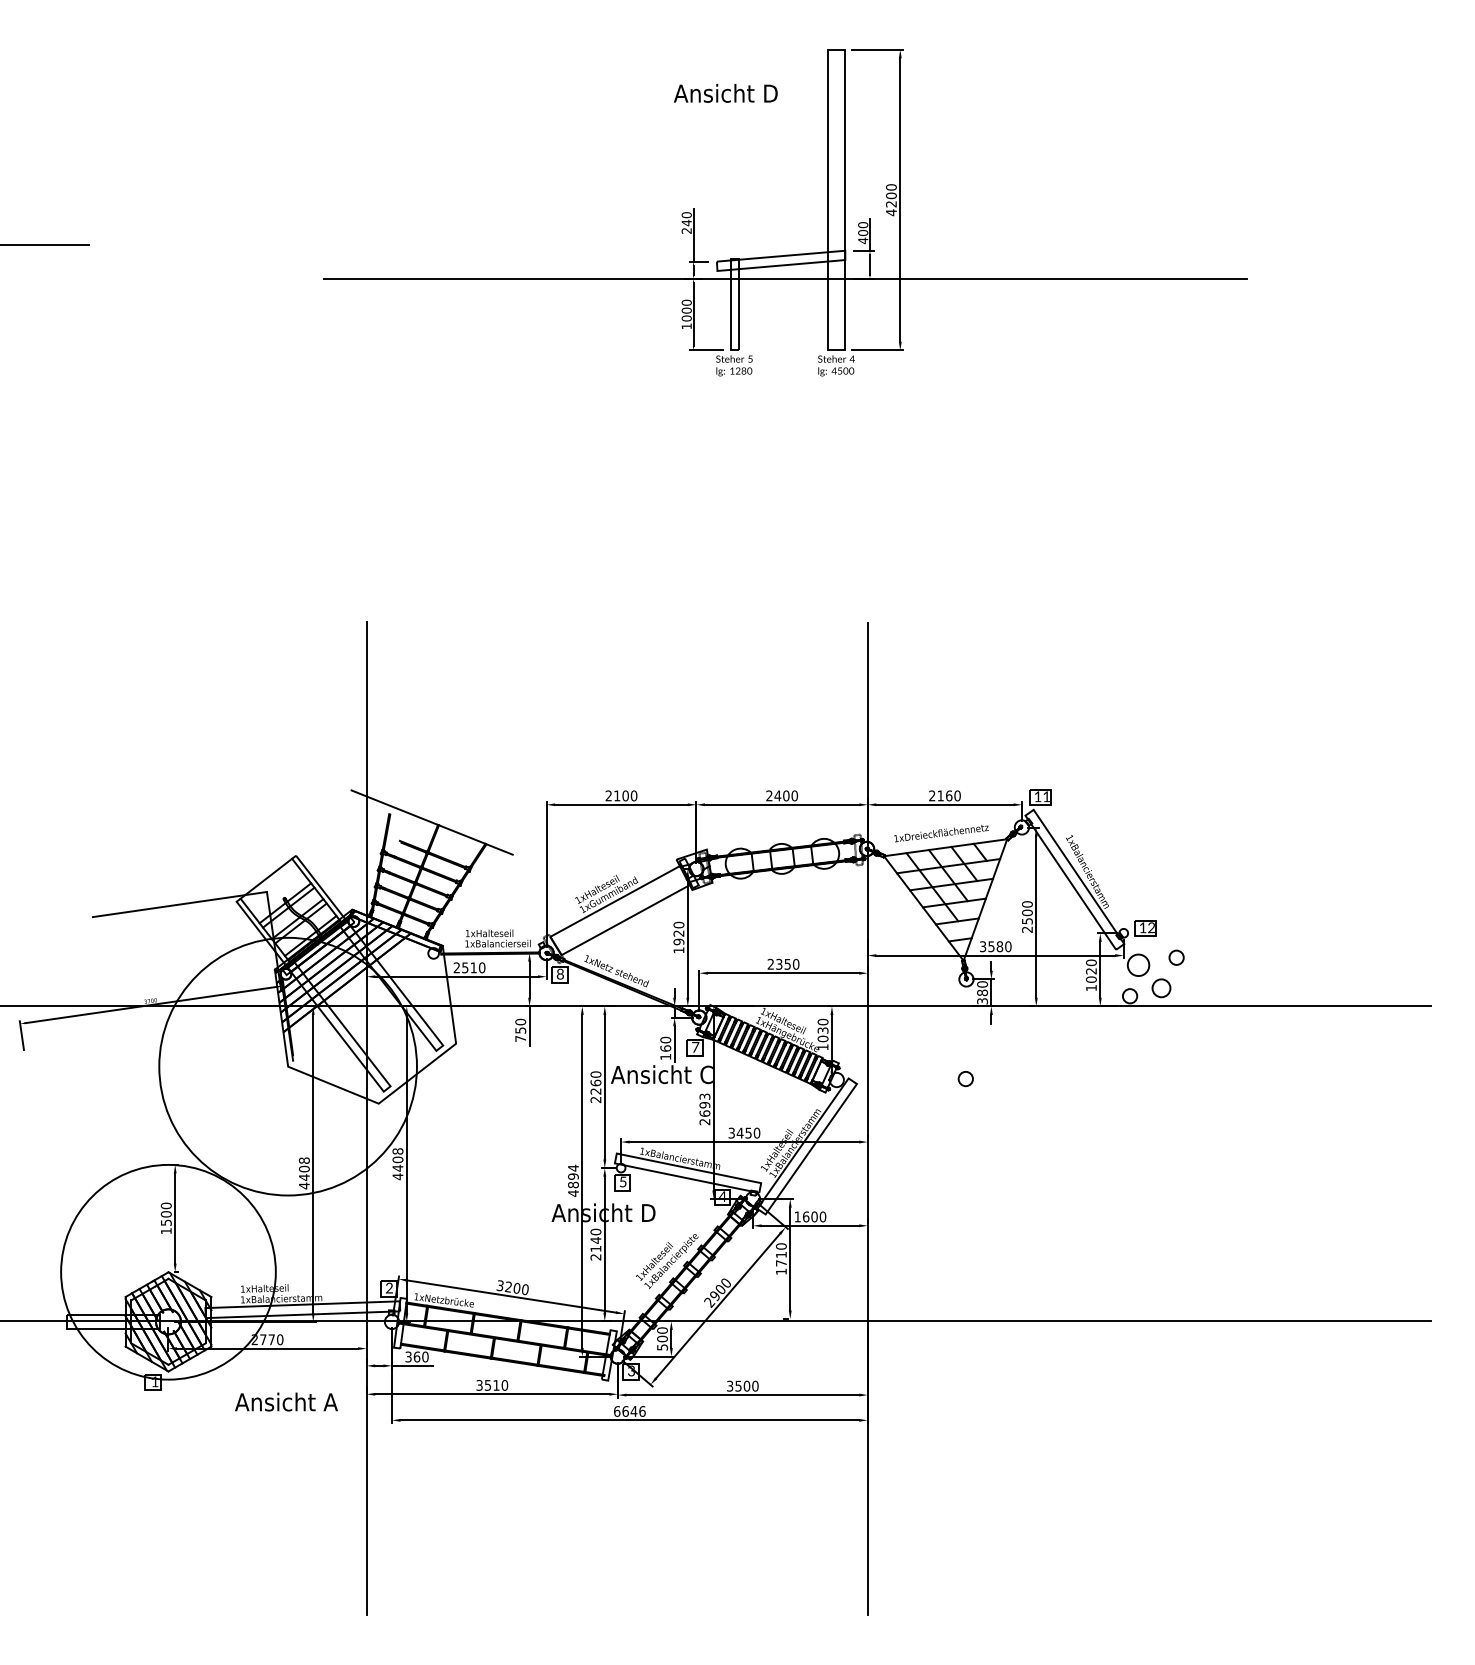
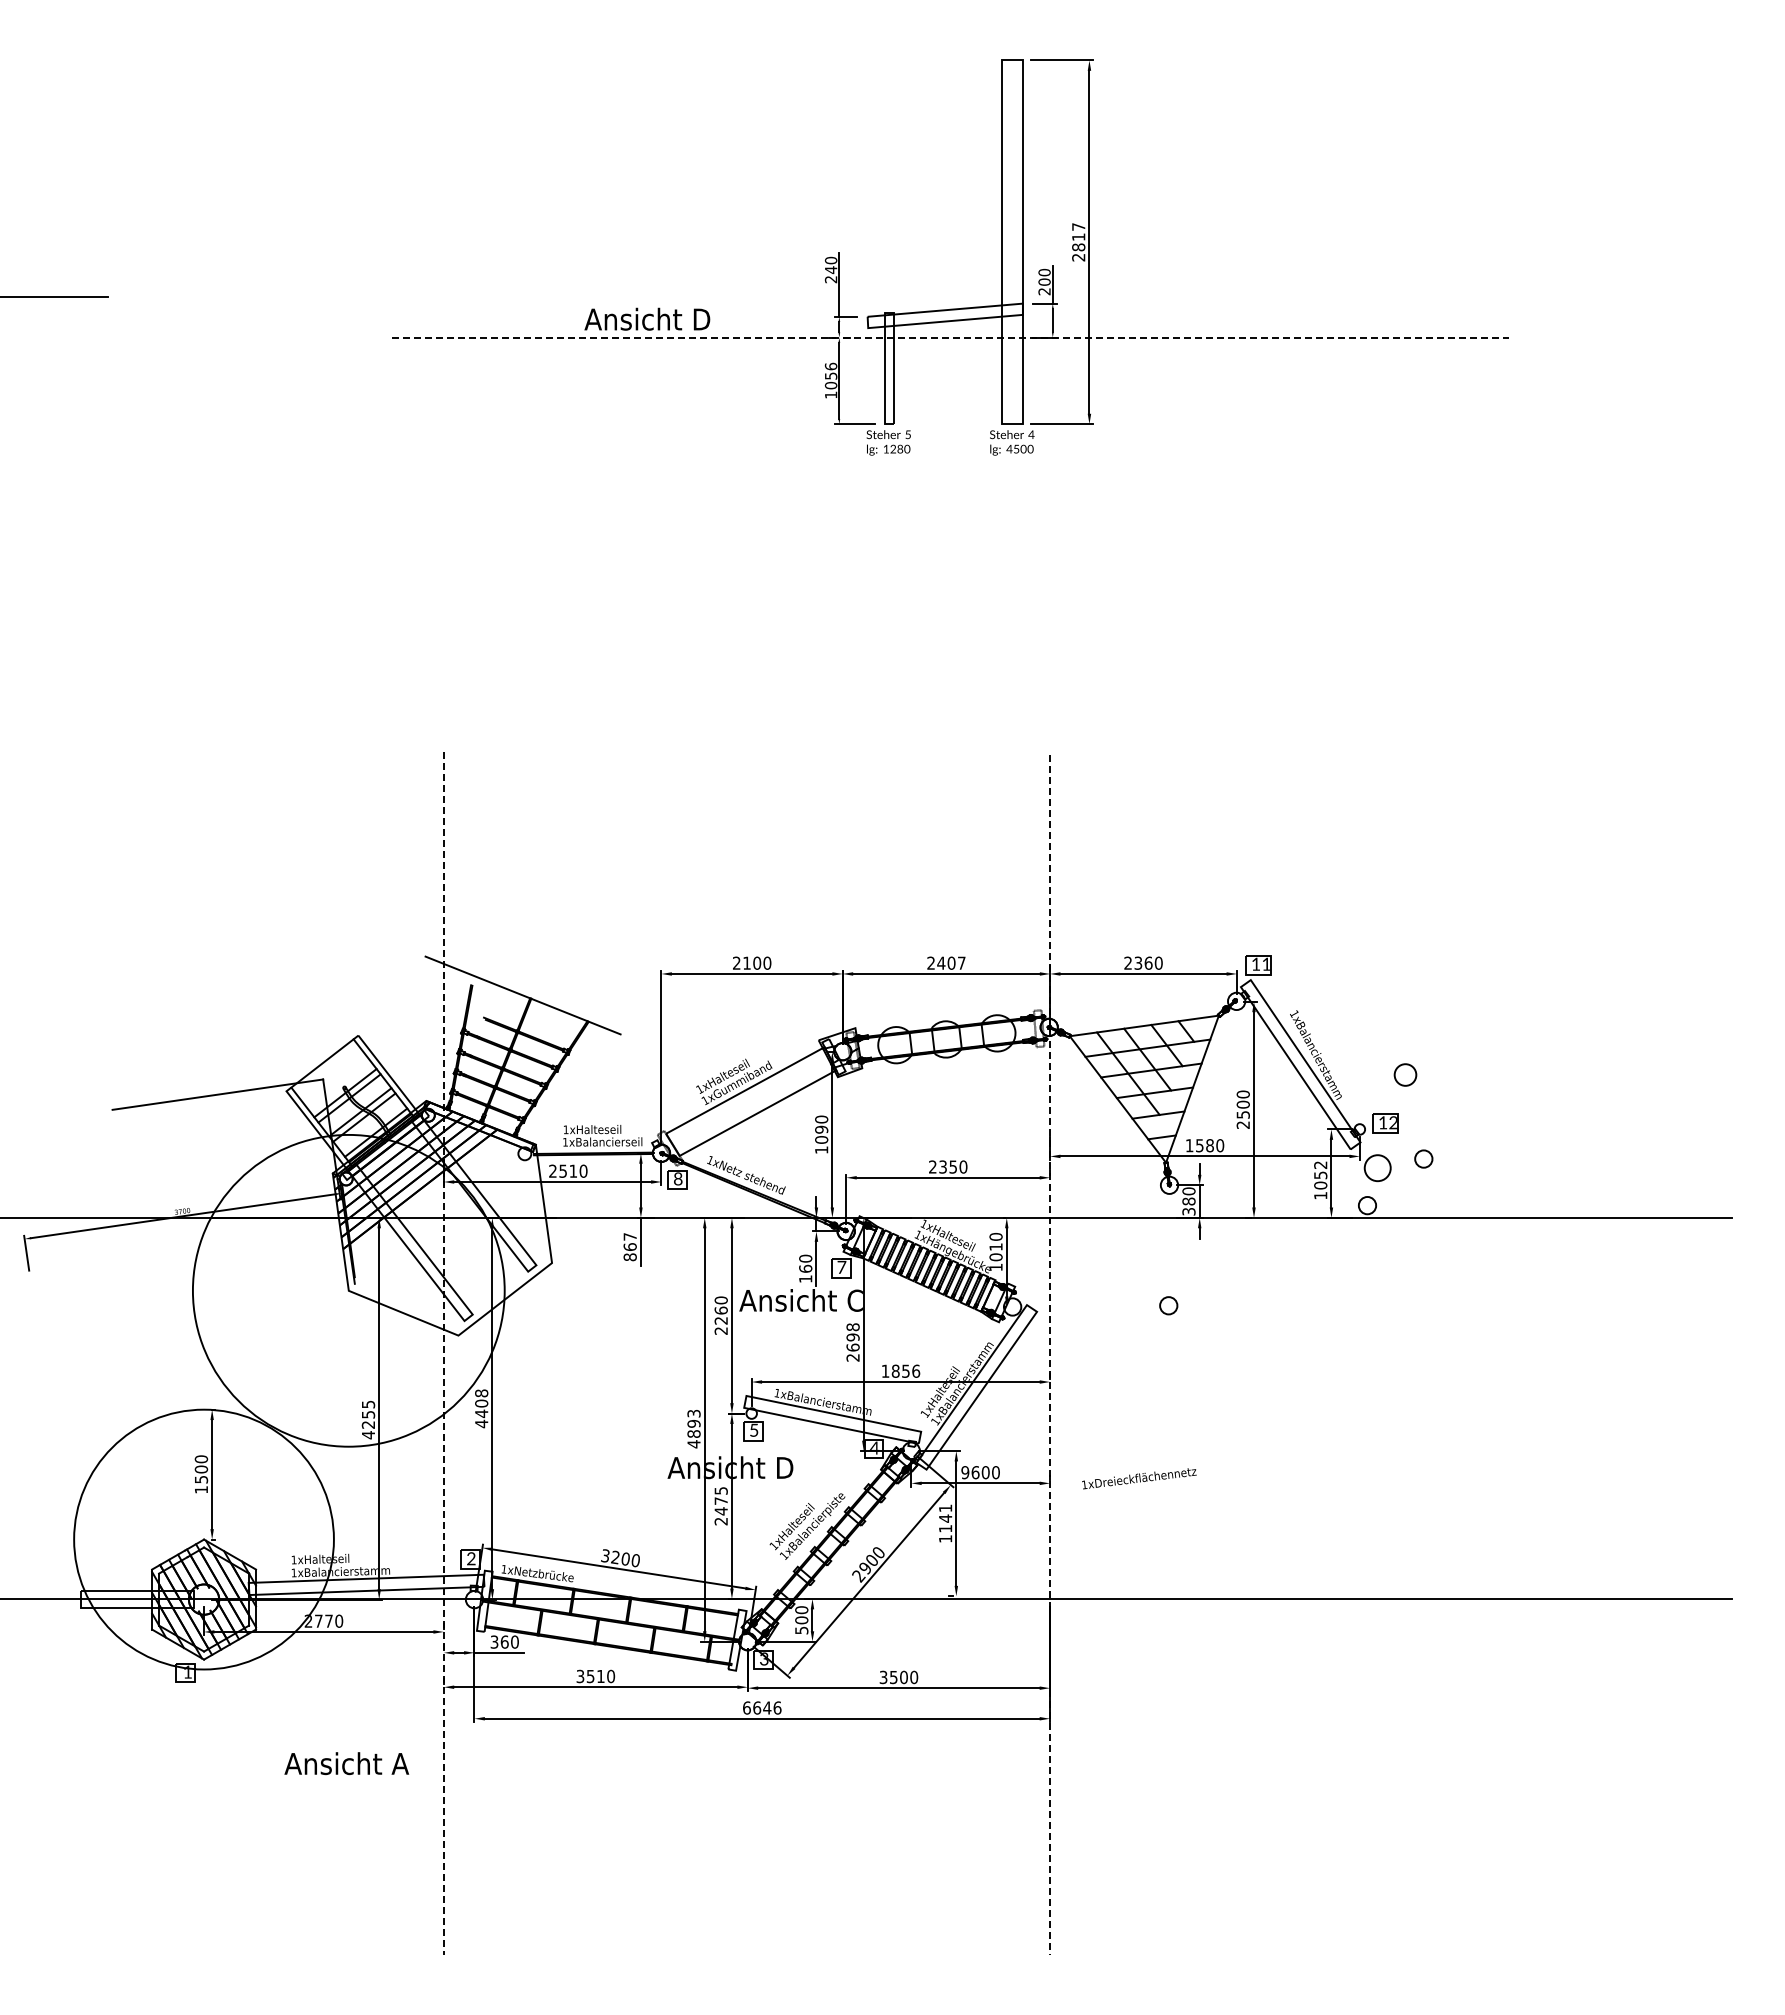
text: (725, 92) -> (647, 318), moved
text: (891, 200) -> (1078, 242), 4200 -> 2817
text: (863, 240) -> (1044, 291), 400 -> 200
line: (785, 278) -> (950, 337), solid -> dashed
text: (686, 306) -> (830, 370), 1000 -> 1056
text: (794, 795) -> (961, 962), 2400 -> 2407
text: (940, 795) -> (1138, 962), 2160 -> 2360
text: (941, 833) -> (1139, 1478), moved
text: (678, 937) -> (821, 1134), 1920 -> 1090
text: (982, 946) -> (1189, 1145), 3580 -> 1580
text: (1091, 967) -> (1320, 1170), 1020 -> 1052
circle: (1161, 987) -> (1405, 1074), moved
text: (520, 1030) -> (629, 1246), 750 -> 867
text: (822, 1030) -> (995, 1246), 1030 -> 1010
text: (704, 1096) -> (852, 1327), 2693 -> 2698
line: (366, 1118) -> (443, 1353), solid -> dashed
line: (868, 1119) -> (1050, 1354), solid -> dashed
text: (744, 1132) -> (900, 1370), 3450 -> 1856
text: (304, 1168) -> (368, 1414), 4408 -> 4255
text: (573, 1168) -> (693, 1413), 4894 -> 4893
text: (797, 1216) -> (965, 1472), 1600 -> 9600
text: (595, 1239) -> (720, 1500), 2140 -> 2475
text: (781, 1254) -> (945, 1518), 1710 -> 1141
text: (286, 1401) -> (346, 1763), moved

